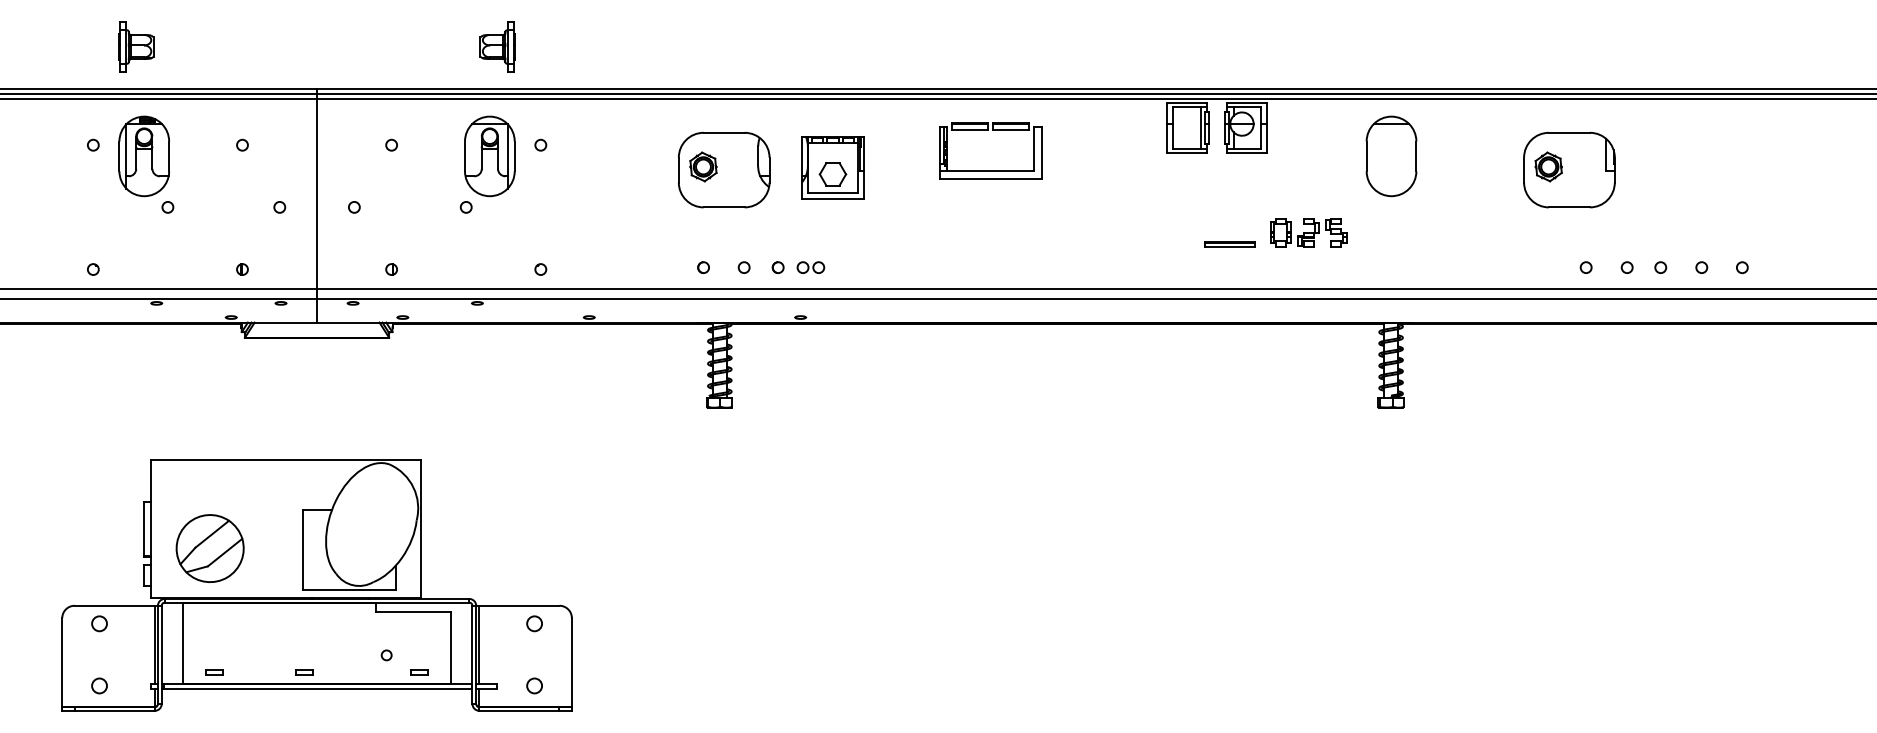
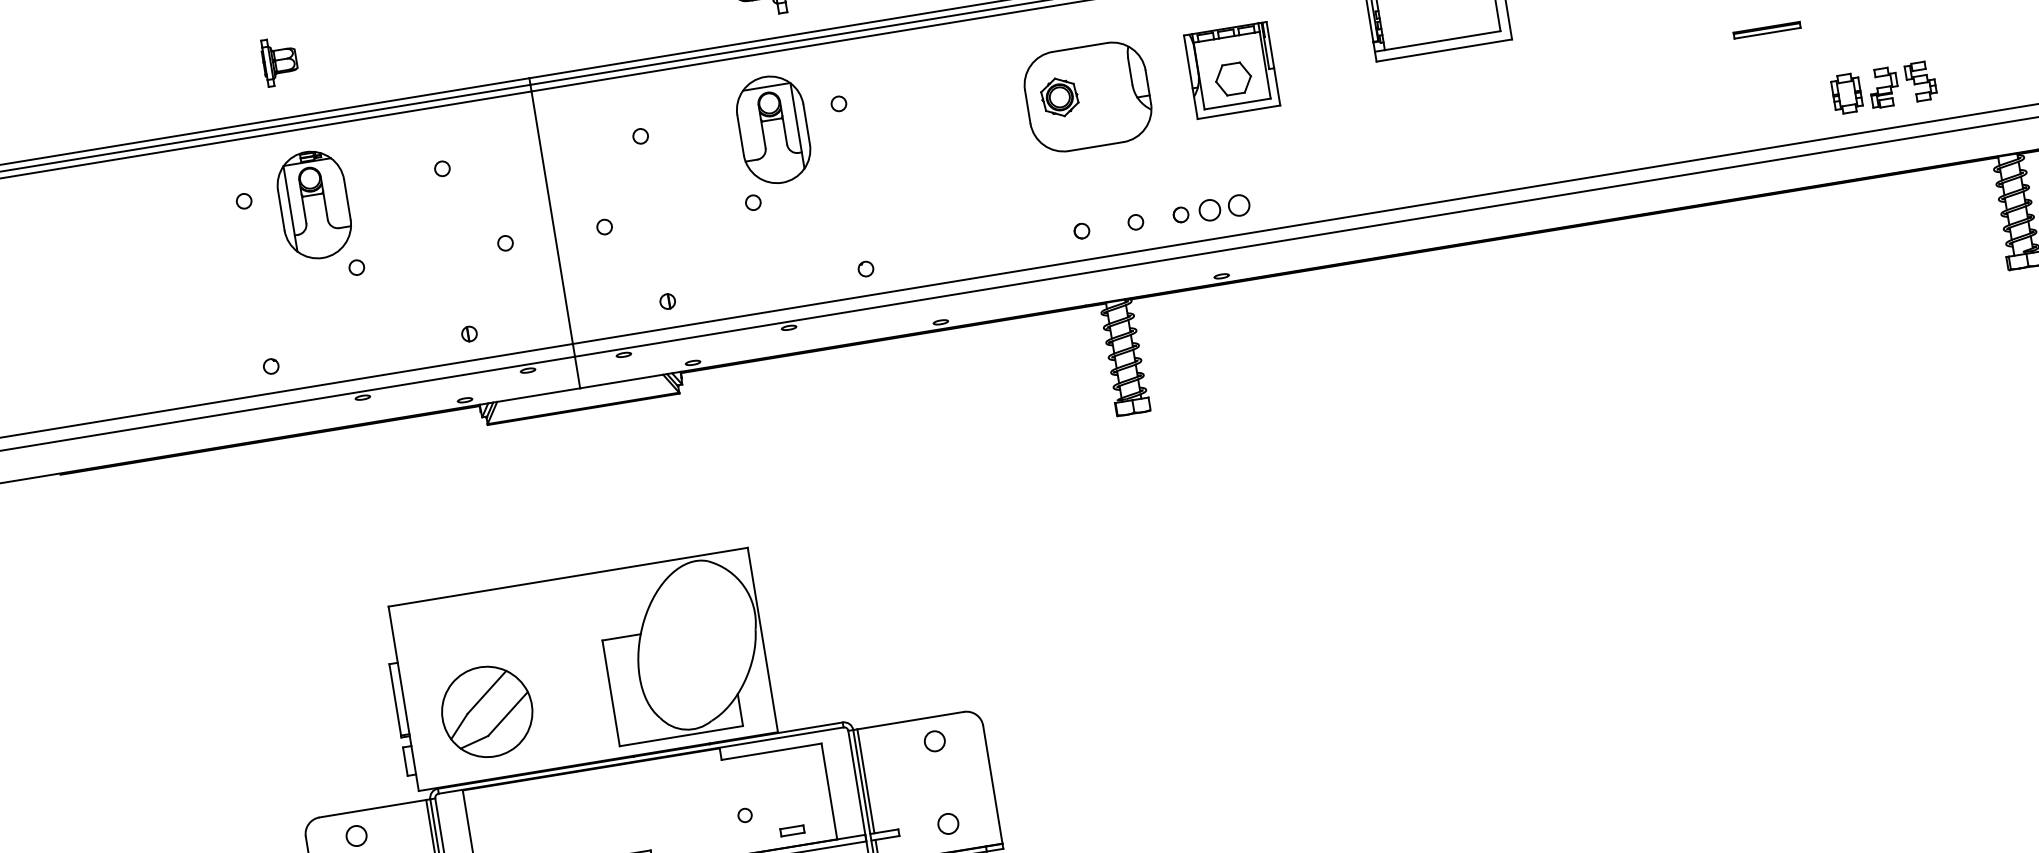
part: (136, 46) -> (280, 60), size x0.7
part: (1308, 232) -> (1883, 87), moved
part: (1229, 244) -> (1766, 30), moved
part: (810, 267) -> (1223, 207), size x1.4

